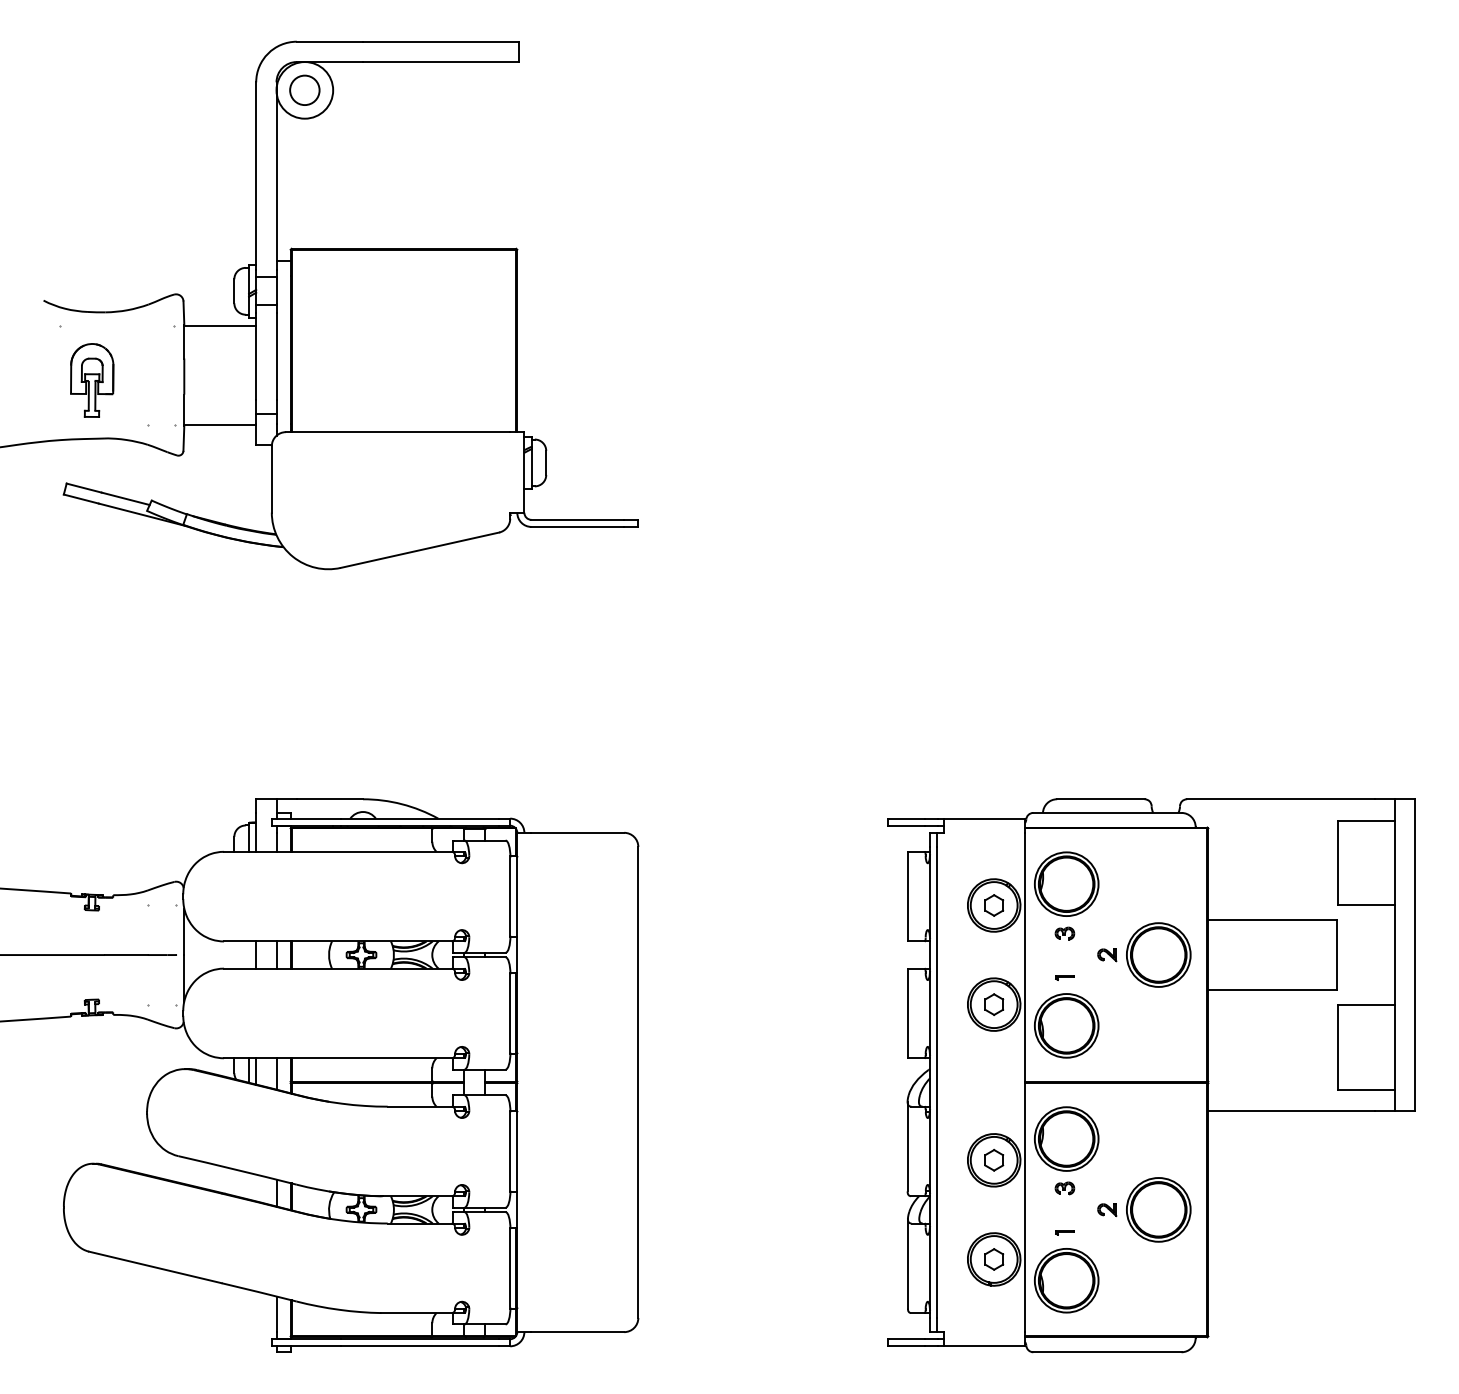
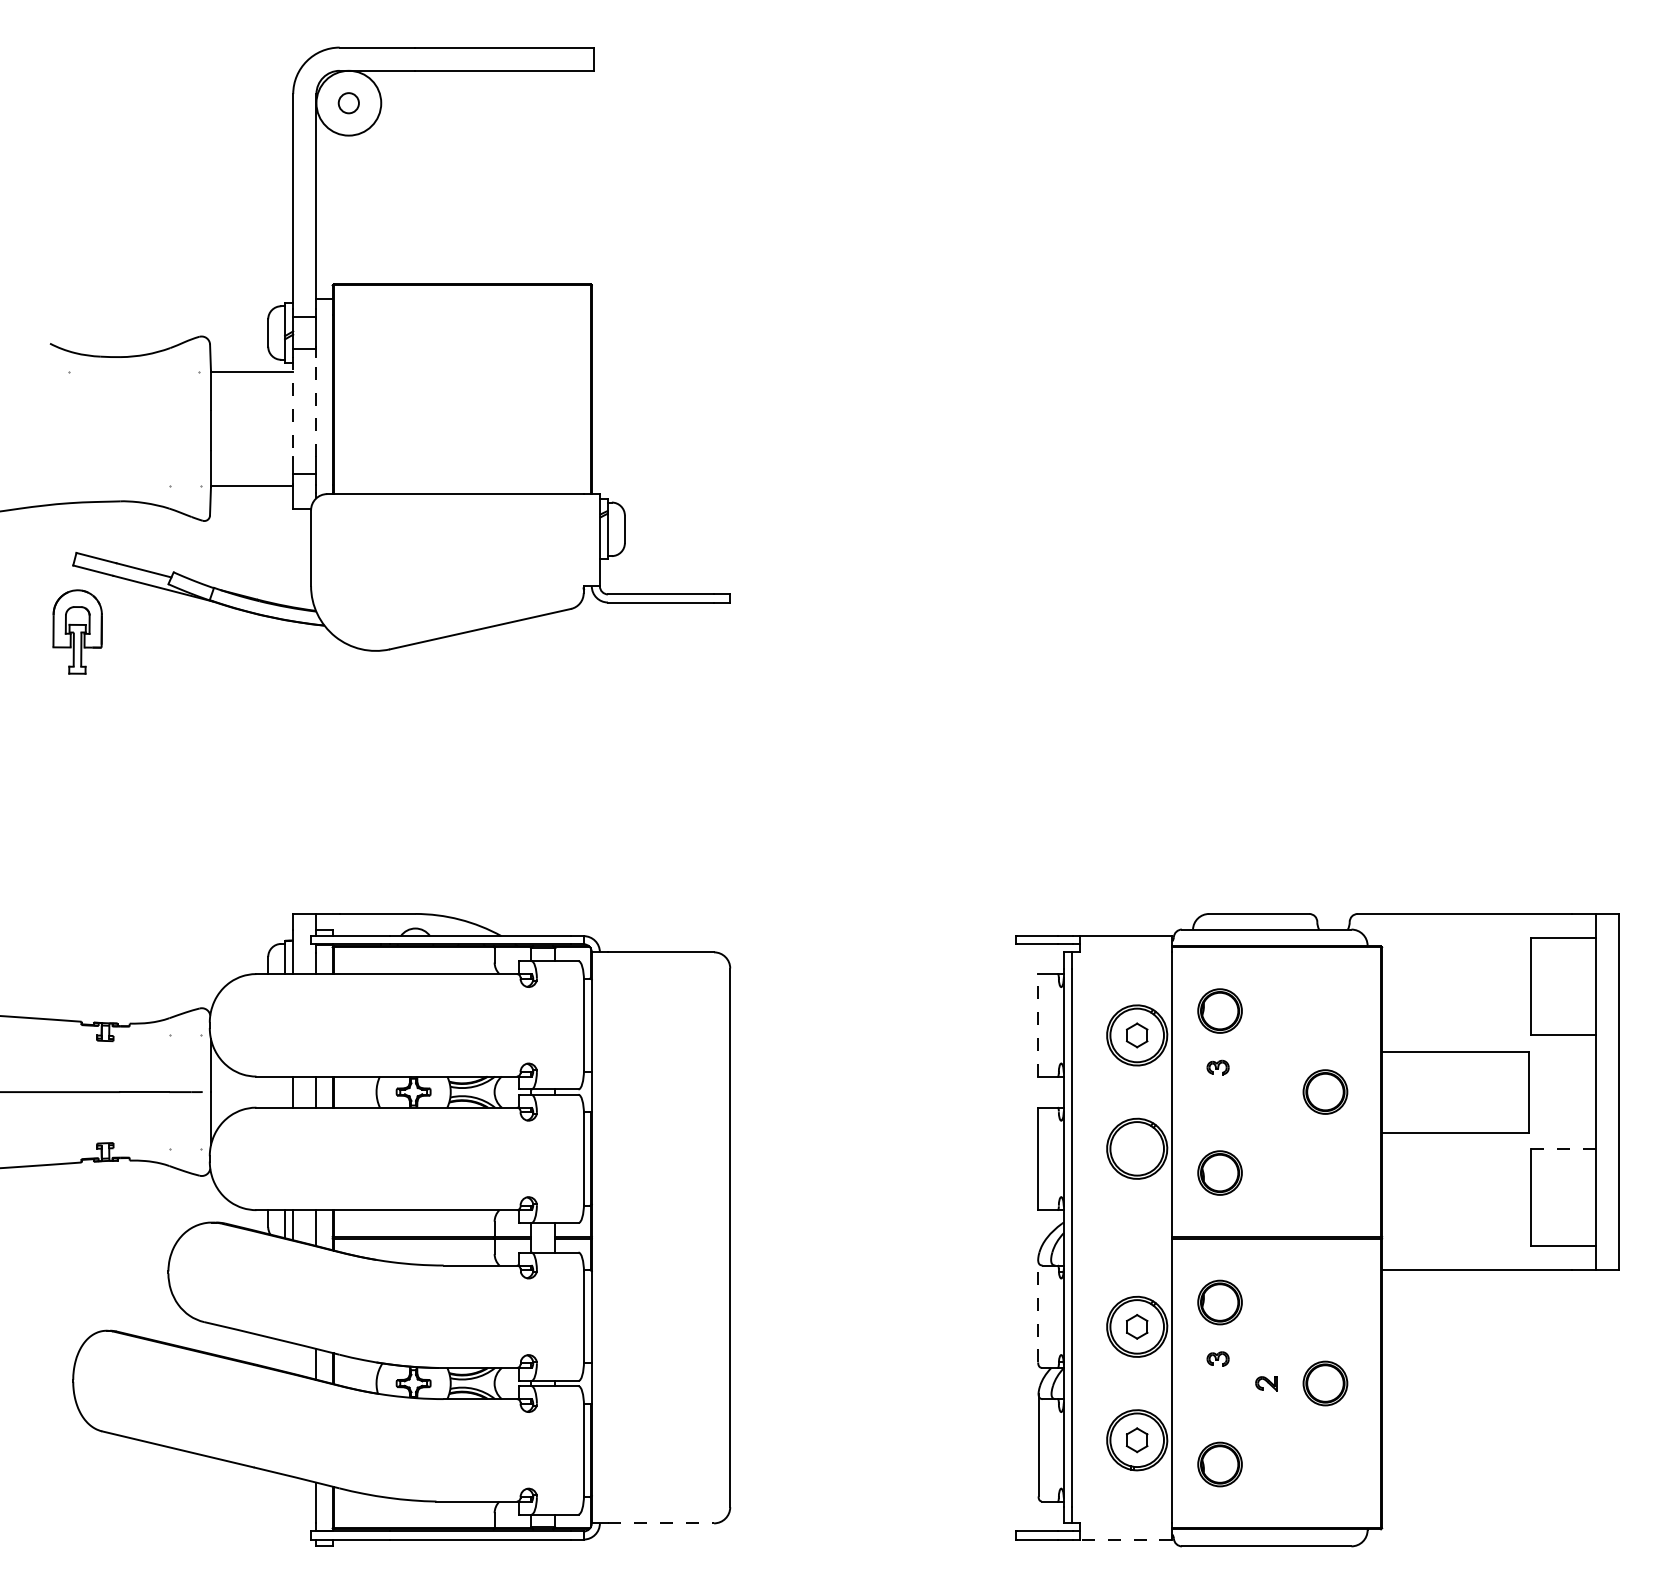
circle: (304, 90) -> (348, 103), size x0.6
line: (276, 355) -> (316, 406), solid -> dashed
line: (256, 356) -> (293, 407), solid -> dashed
part: (92, 380) -> (77, 631), moved
part: (1066, 883) -> (1219, 1010), size x0.6
line: (907, 895) -> (1038, 1024), solid -> dashed
part: (1158, 954) -> (1325, 1091), size x0.6
part: (1107, 955) -> (1266, 1092), removed
part: (1064, 978) -> (1217, 1118), removed
part: (994, 1004) -> (1137, 1148), removed
line: (1366, 1004) -> (1563, 1148), solid -> dashed
part: (1066, 1025) -> (1219, 1172), size x0.6
part: (1066, 1139) -> (1219, 1302), size x0.6
line: (907, 1146) -> (1038, 1310), solid -> dashed
part: (1158, 1209) -> (1325, 1383), size x0.6
part: (1064, 1232) -> (1217, 1409), removed
part: (1066, 1280) -> (1219, 1464), size x0.6
line: (578, 1332) -> (661, 1523), solid -> dashed
line: (983, 1346) -> (1125, 1539), solid -> dashed

